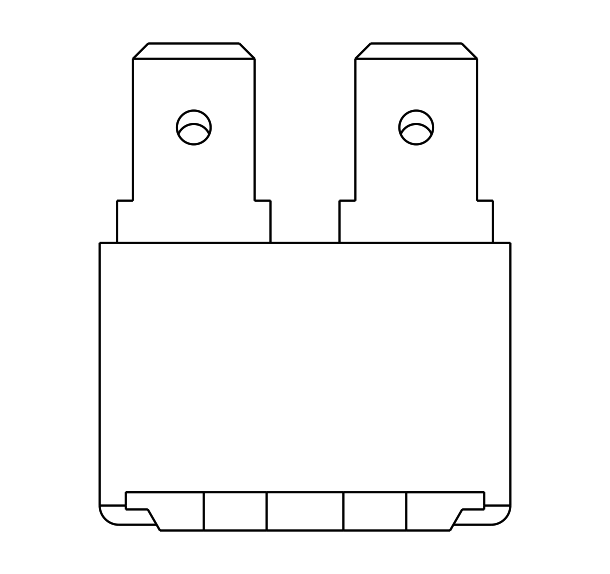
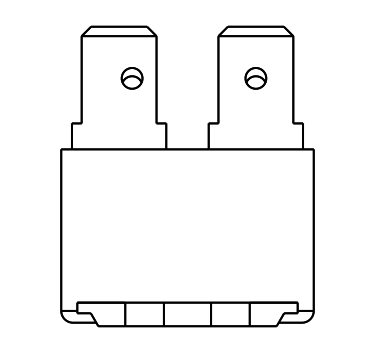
part: (192, 127) -> (131, 78), moved

